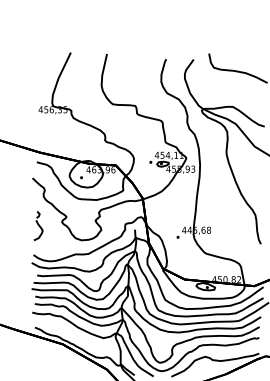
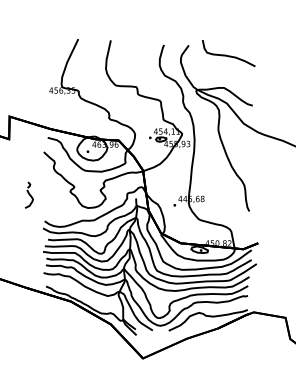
part: (38, 225) -> (29, 194), moved

